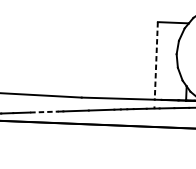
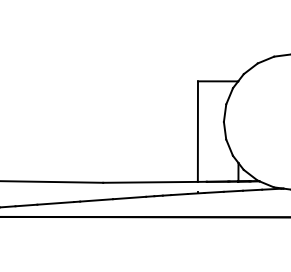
line: (155, 61) -> (197, 132), dashed -> solid
line: (45, 112) -> (56, 203), dashed -> solid

